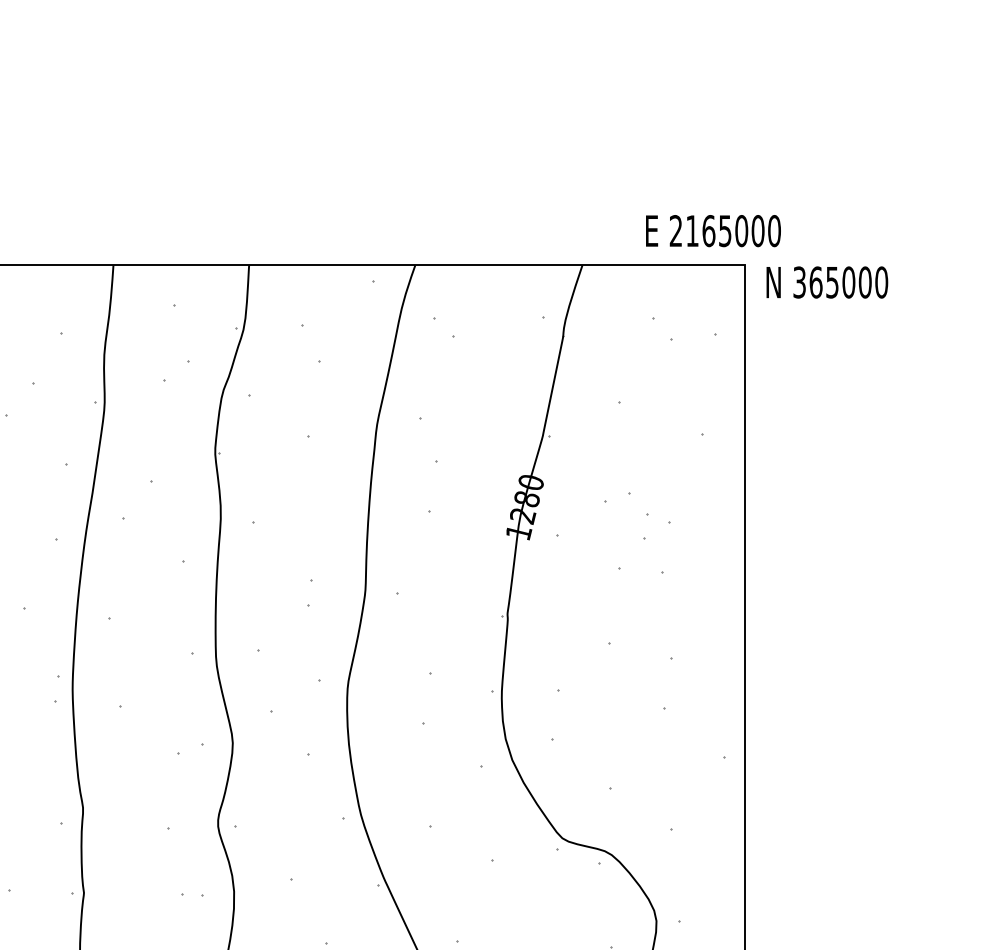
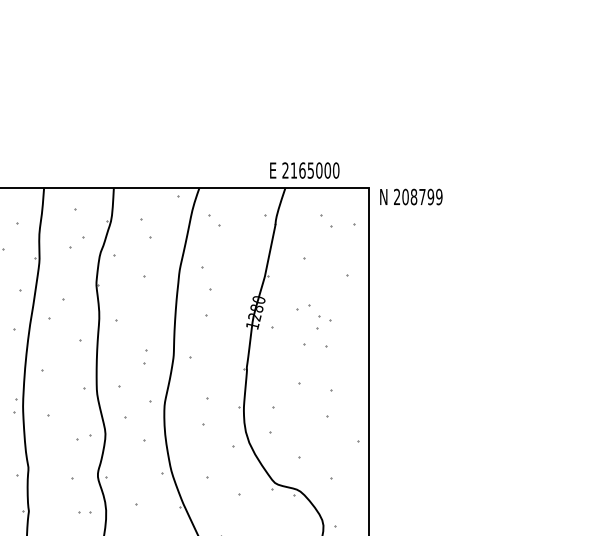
text: (712, 230) -> (304, 170), moved
text: (841, 281) -> (418, 196), 365000 -> 208799

